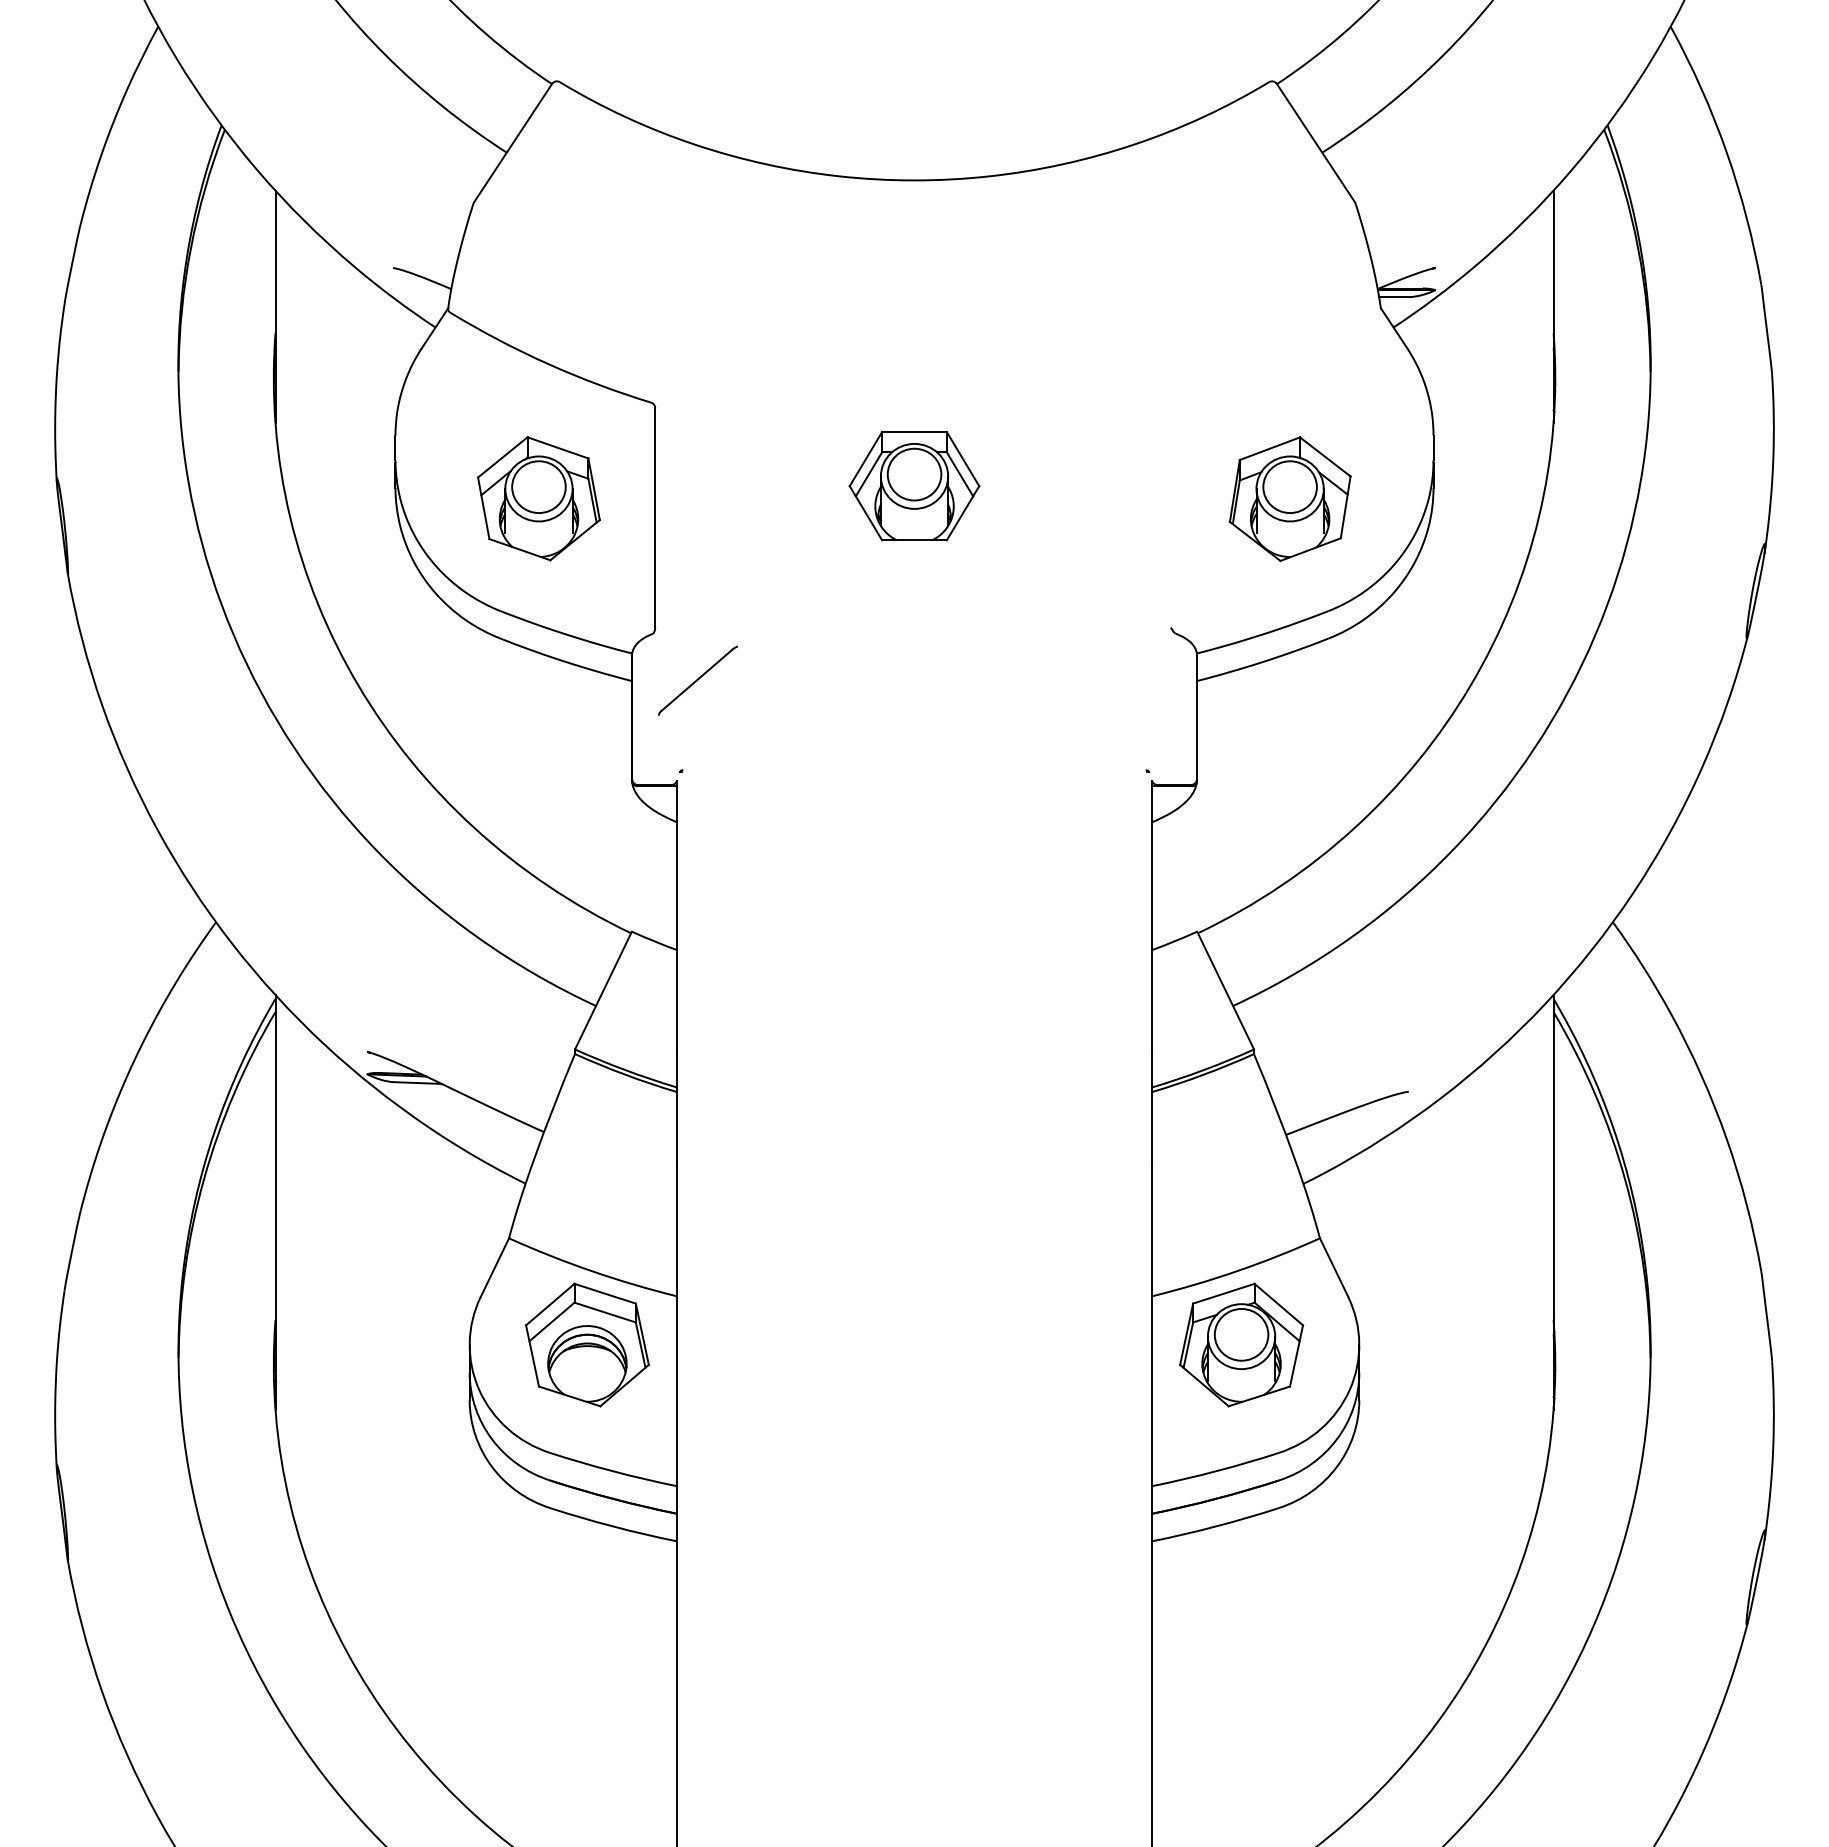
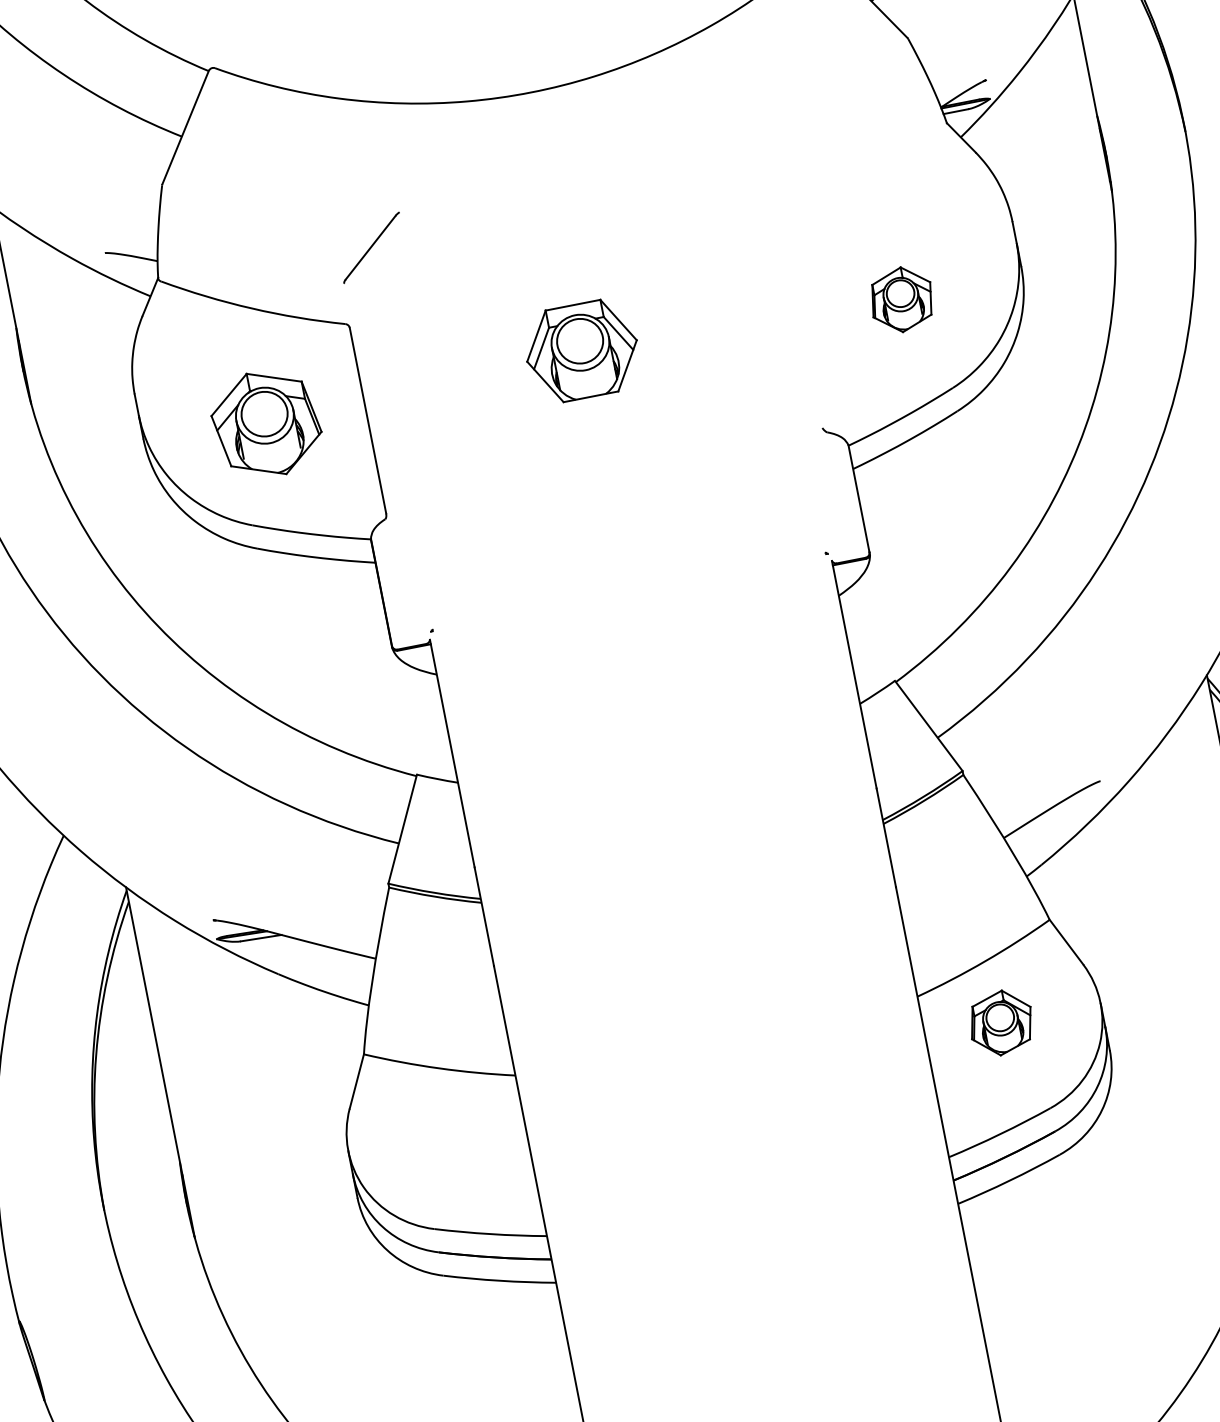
part: (1289, 499) -> (901, 300), size x0.6
part: (697, 680) -> (371, 247), moved
part: (587, 1344) -> (447, 1131), removed
part: (1241, 1344) -> (1000, 1022), size x0.6

